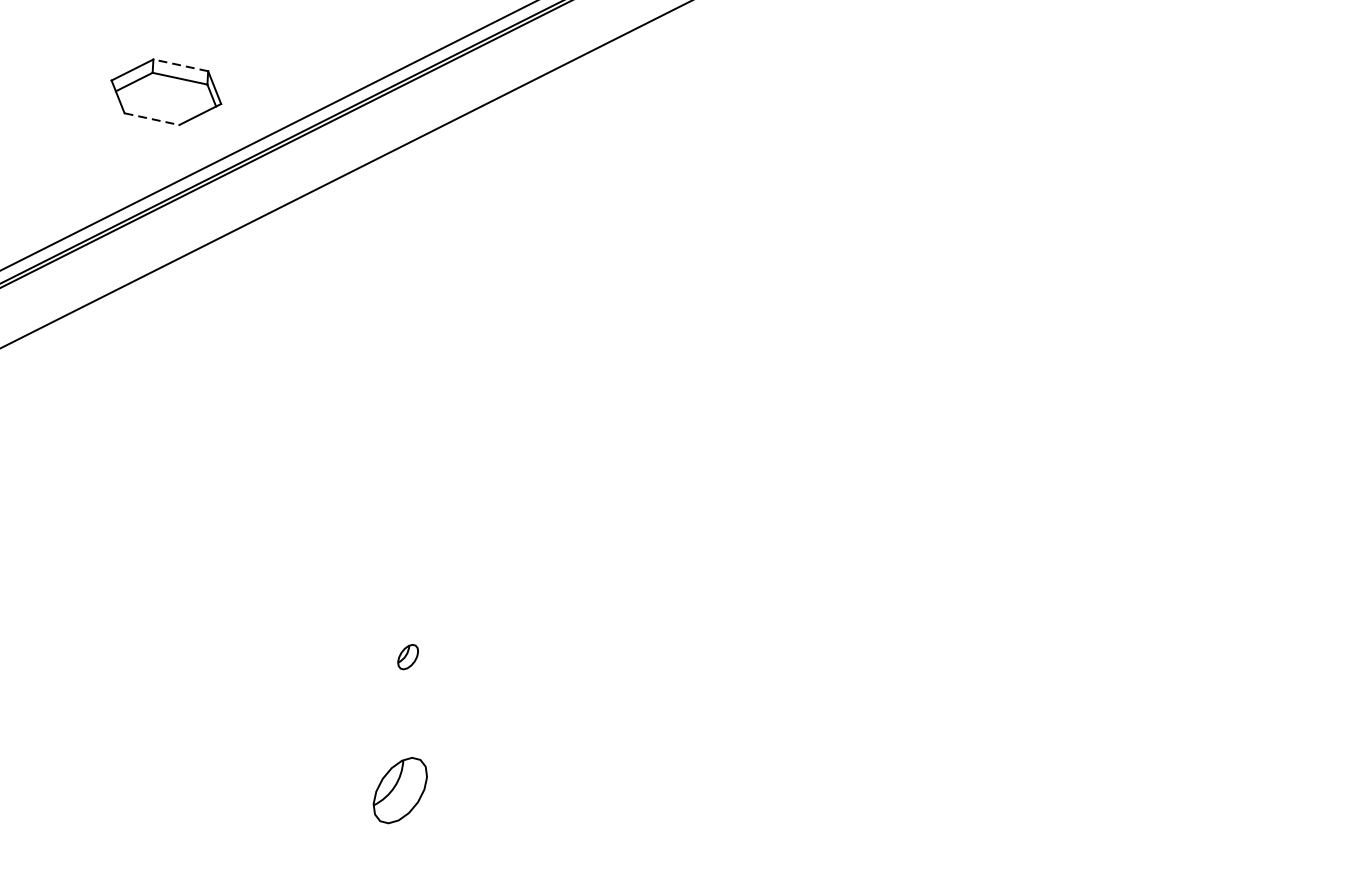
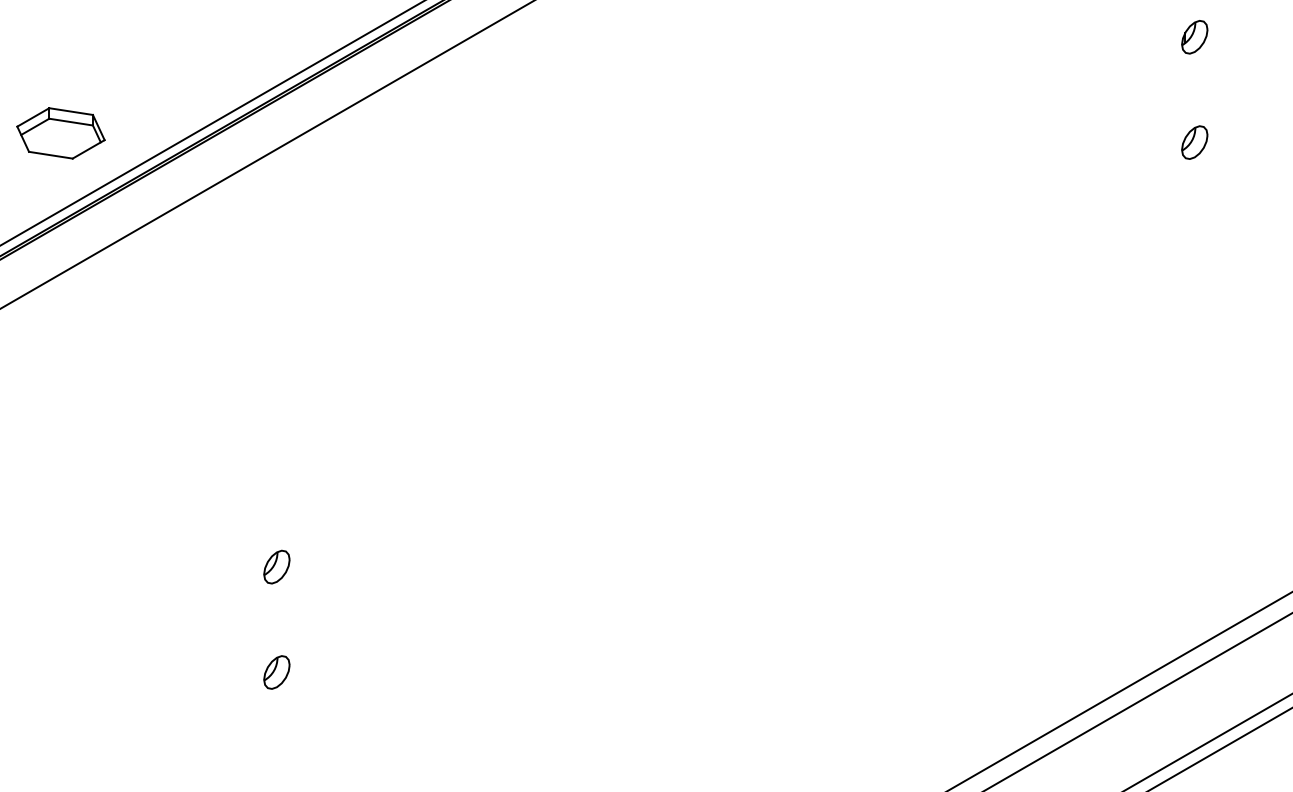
line: (180, 65) -> (70, 111), dashed -> solid
line: (152, 119) -> (51, 155), dashed -> solid
part: (407, 656) -> (276, 566), size x1.67
part: (399, 790) -> (276, 672), size x0.62

